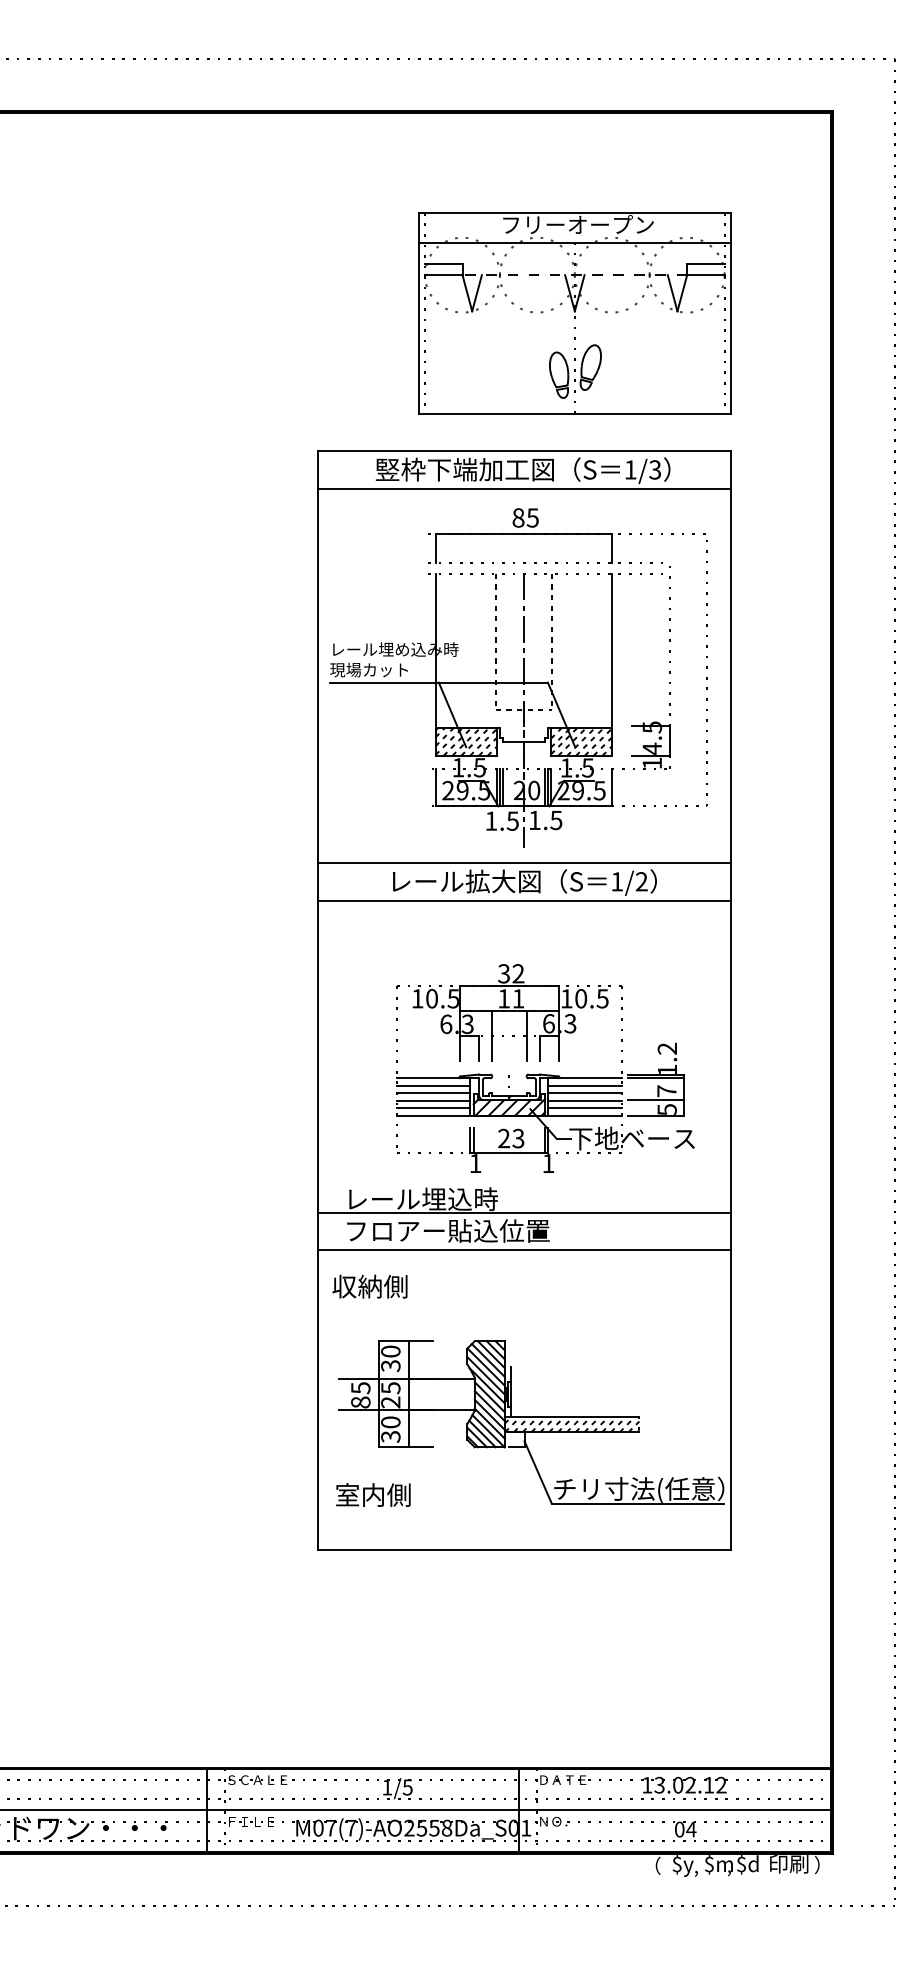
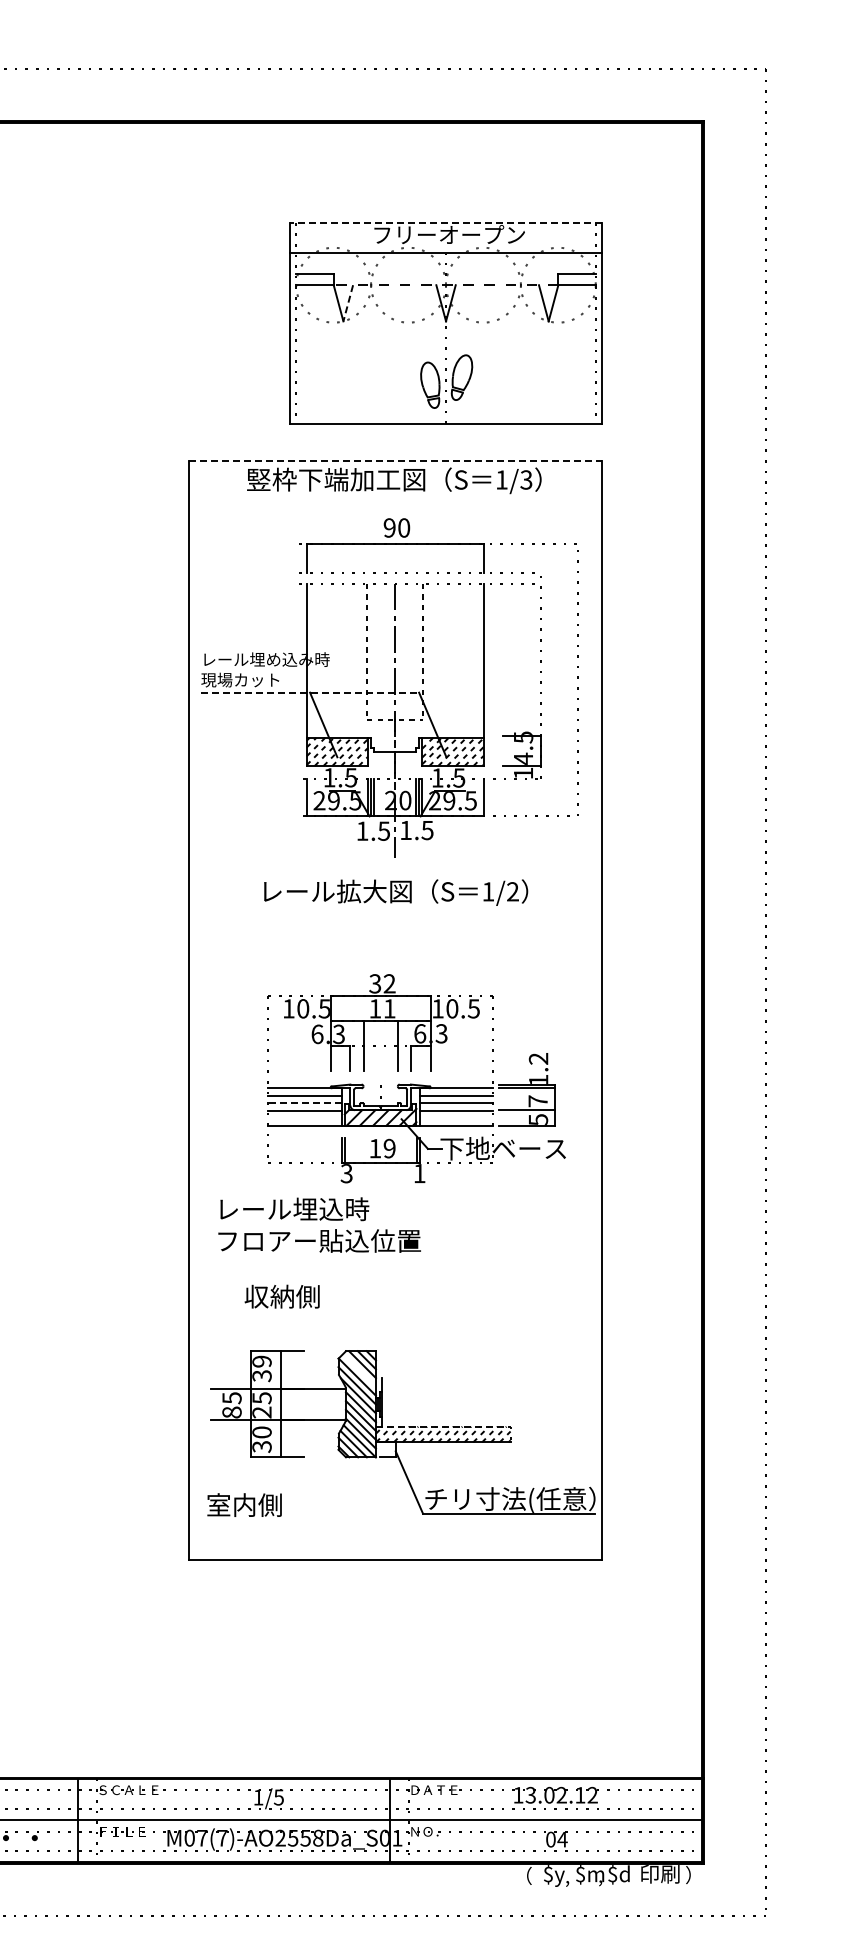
line: (574, 212) -> (445, 222), solid -> dashed
line: (477, 293) -> (348, 303), solid -> dashed
line: (524, 451) -> (395, 461), solid -> dashed
line: (523, 488) -> (394, 498), removed
text: (525, 517) -> (396, 527), 85 -> 90
line: (439, 682) -> (310, 692), solid -> dashed
line: (523, 863) -> (394, 873), removed
line: (523, 900) -> (394, 910), removed
line: (433, 1093) -> (304, 1103), solid -> dashed
line: (433, 1108) -> (304, 1118), removed
line: (584, 1108) -> (455, 1118), removed
text: (511, 1138) -> (382, 1148), 23 -> 19
text: (475, 1163) -> (346, 1173), 1 -> 3
line: (523, 1212) -> (394, 1222), removed
line: (523, 1249) -> (394, 1259), removed
text: (369, 1286) -> (281, 1296), moved
text: (390, 1351) -> (261, 1361), 30 -> 39
line: (487, 1360) -> (358, 1370), removed
line: (572, 1416) -> (443, 1426), solid -> dashed

